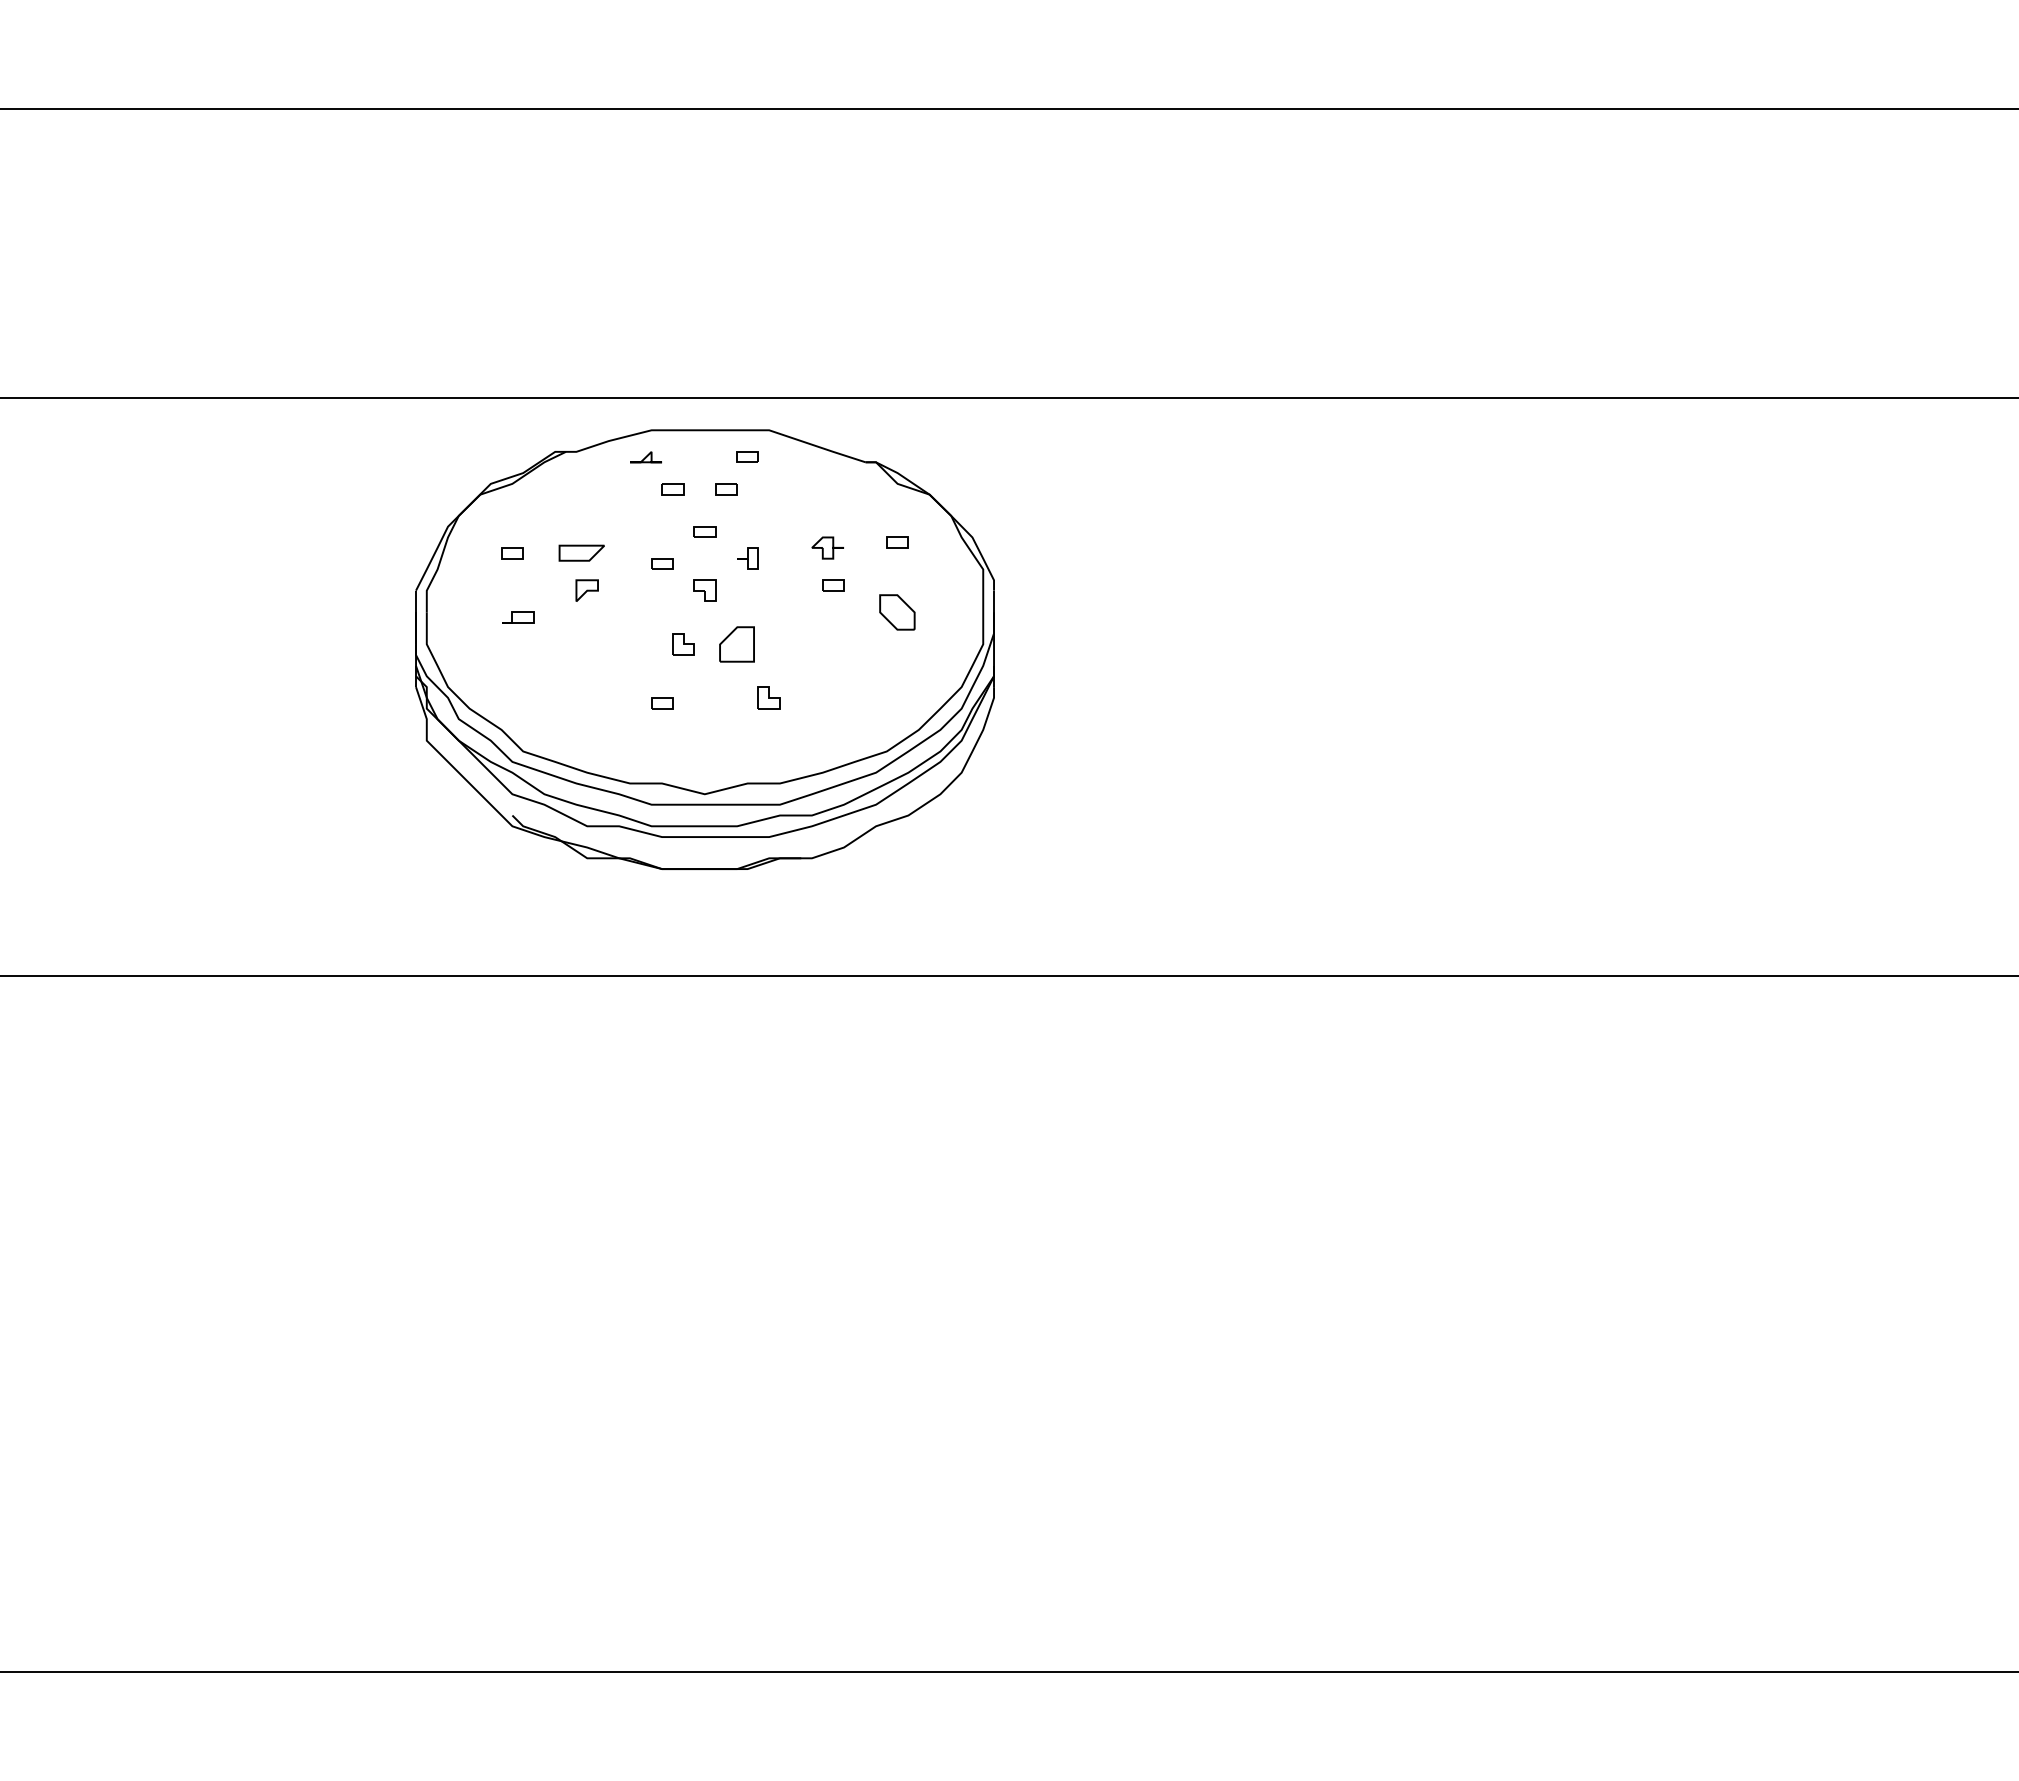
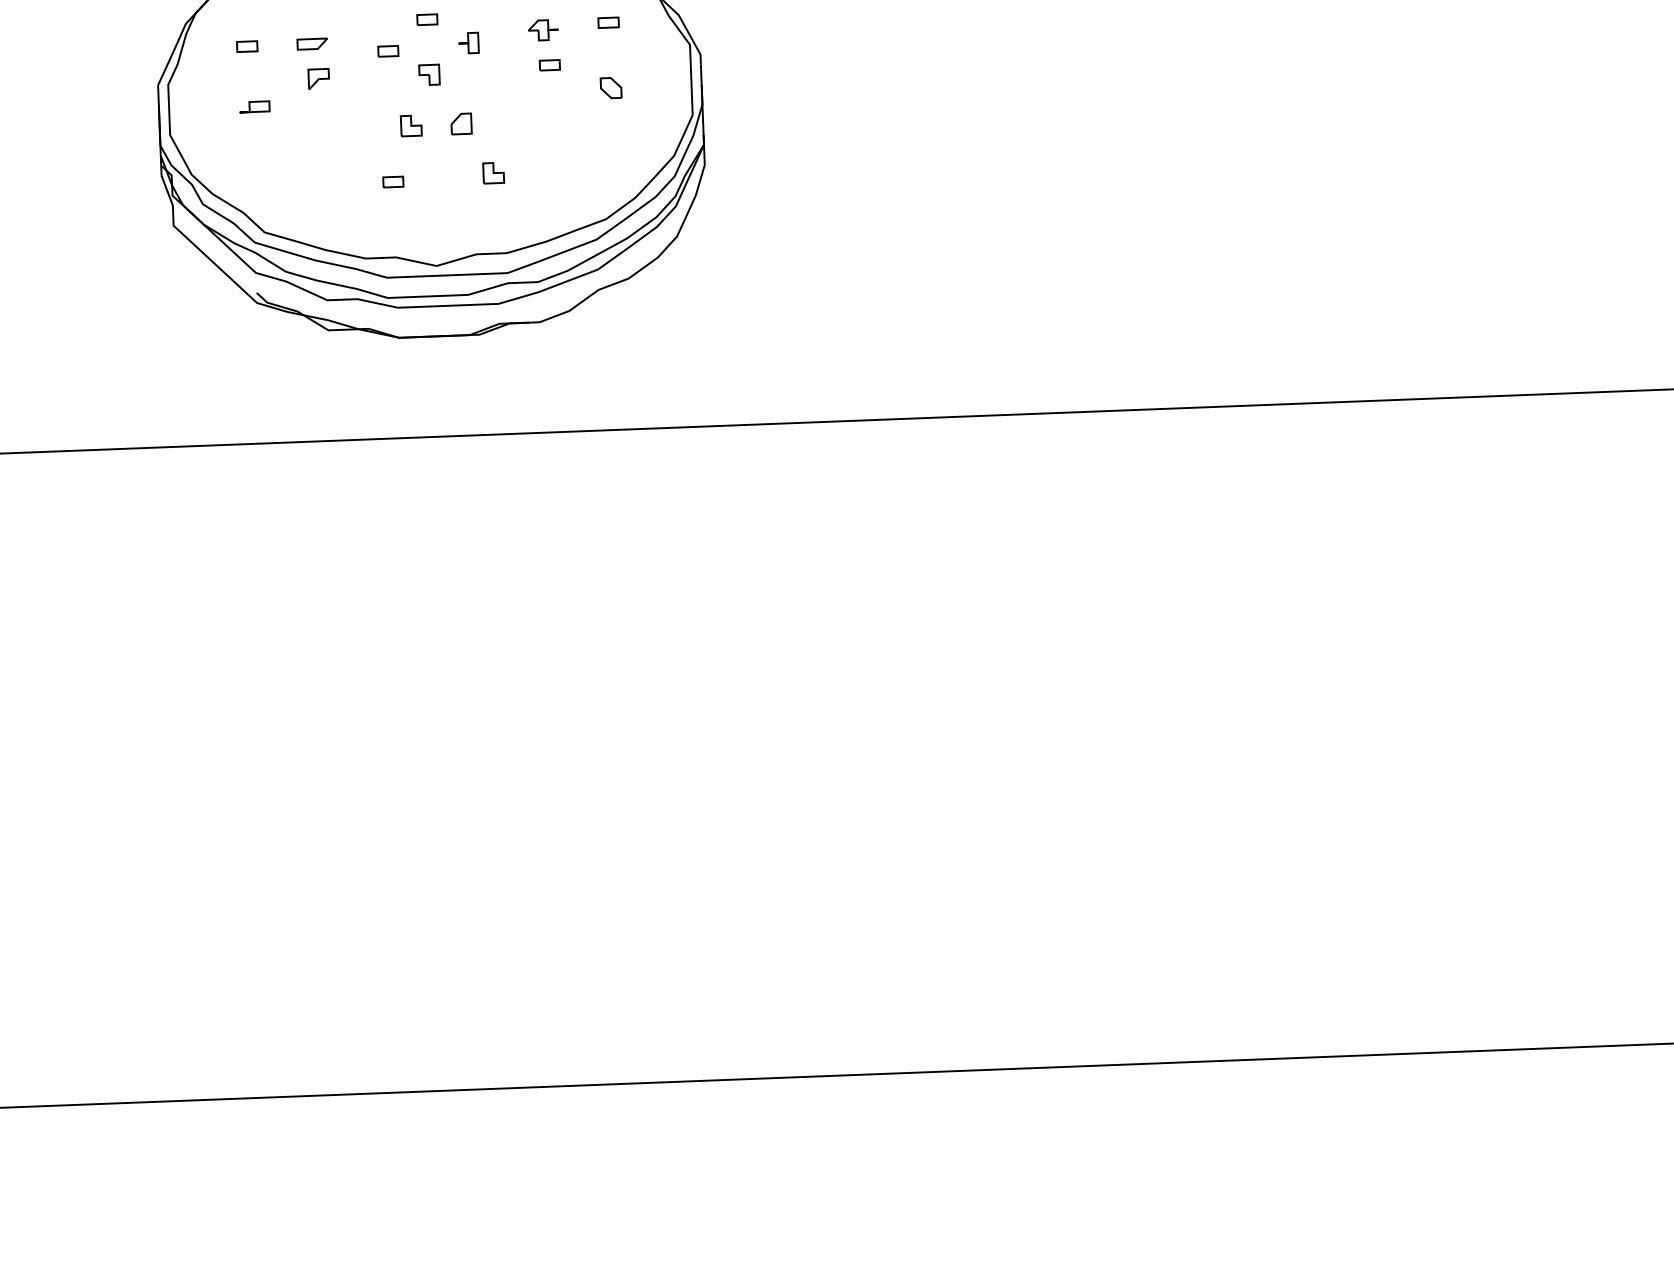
part: (581, 553) -> (312, 44), size x0.71
part: (897, 611) -> (611, 87), size x0.62
part: (736, 643) -> (460, 123), size x0.62

